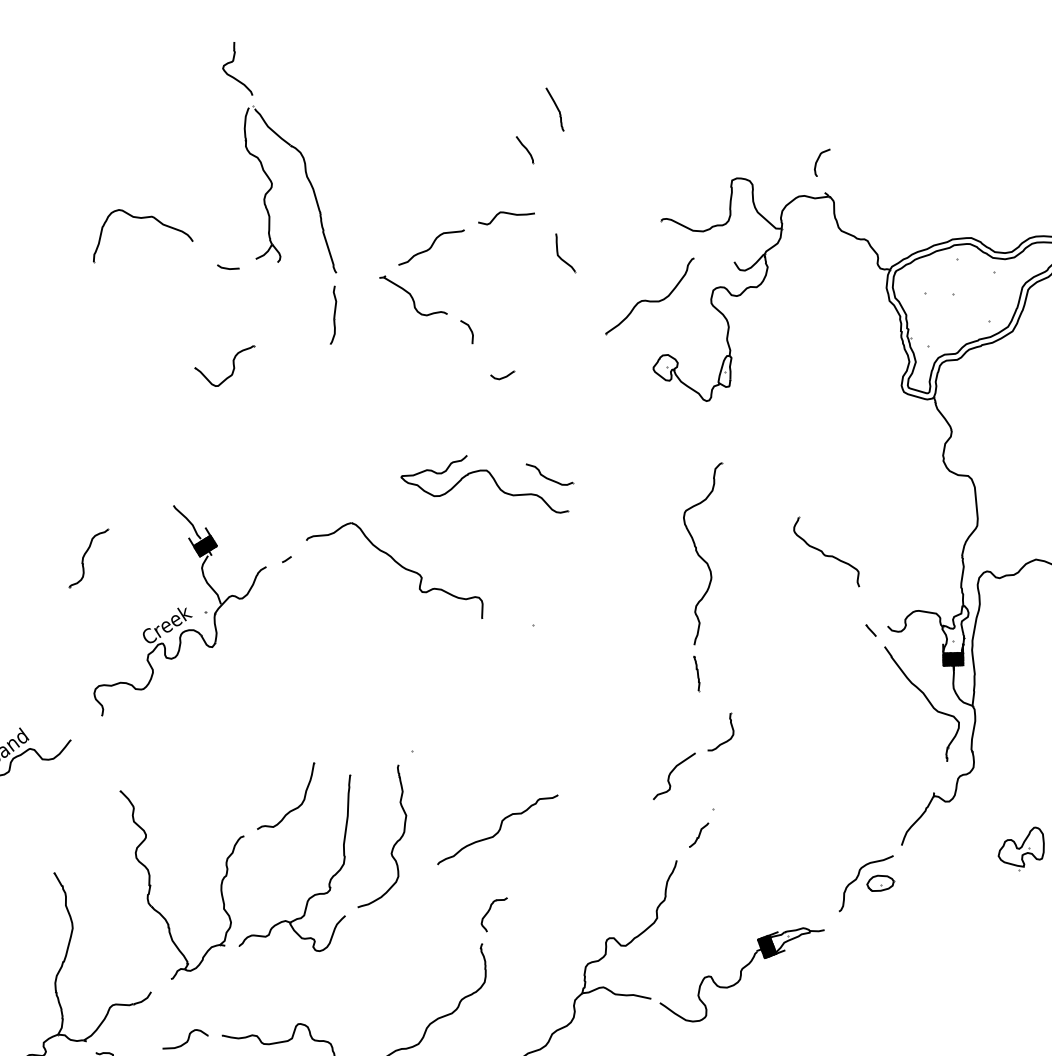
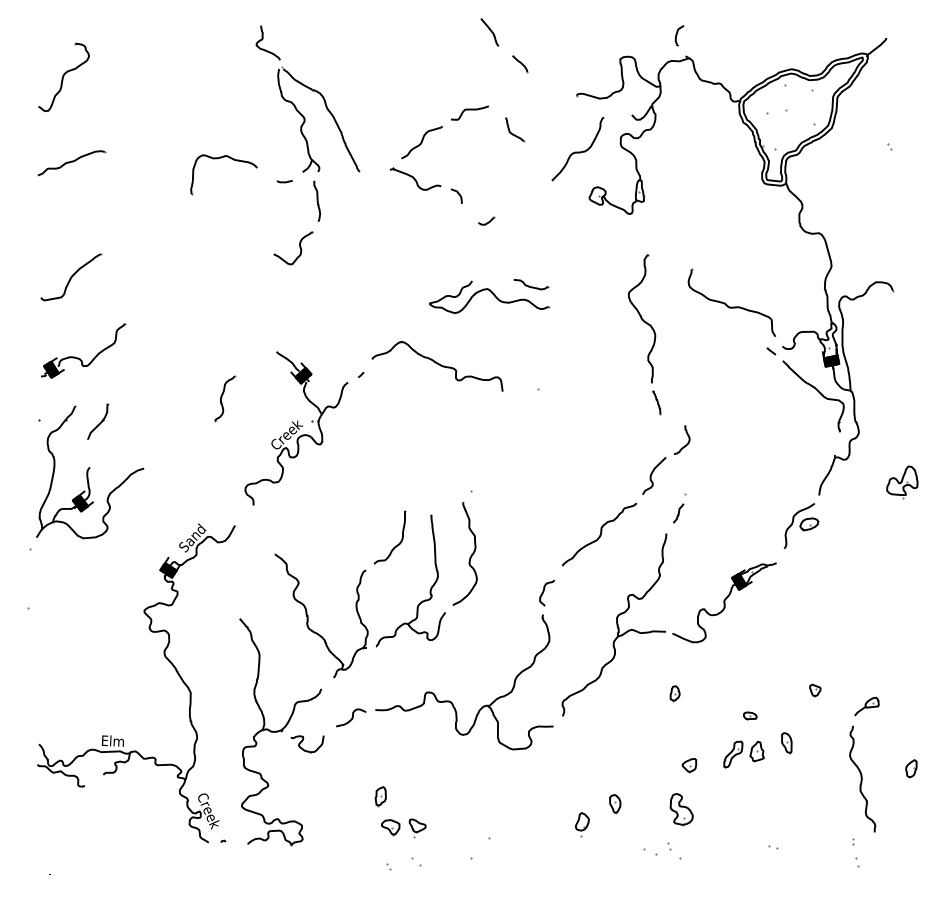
part: (525, 150) -> (520, 64), moved
part: (332, 314) -> (316, 200), moved
part: (827, 551) -> (731, 302), size x1.67
curve: (497, 829) -> (599, 534), moved

